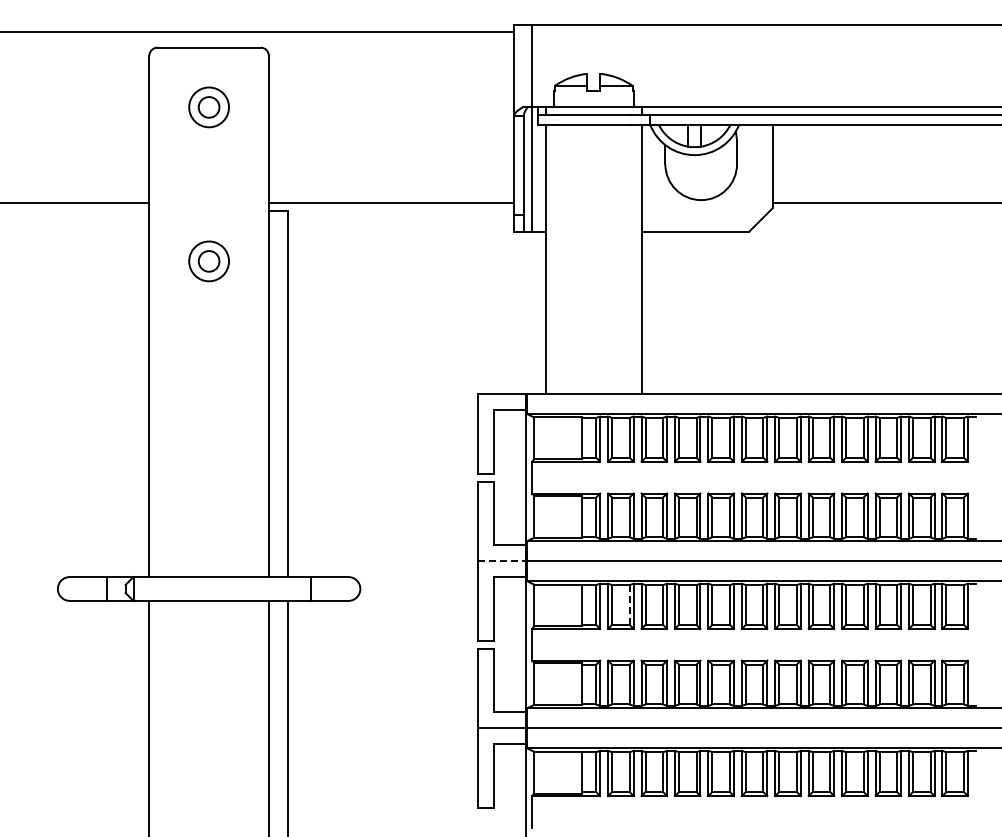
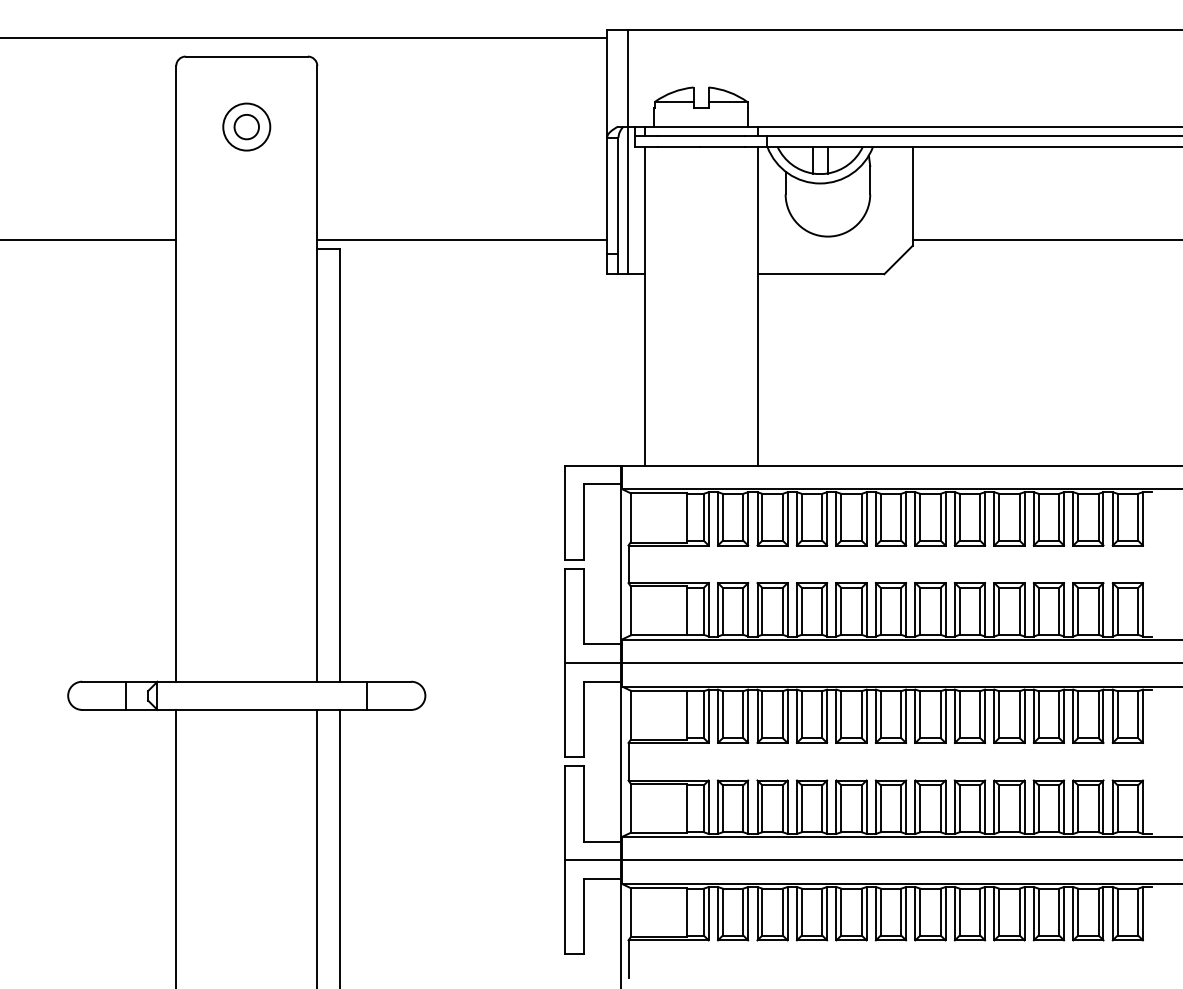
part: (208, 261) -> (246, 309), removed
line: (502, 561) -> (593, 663), dashed -> solid
line: (629, 604) -> (743, 714), dashed -> solid

